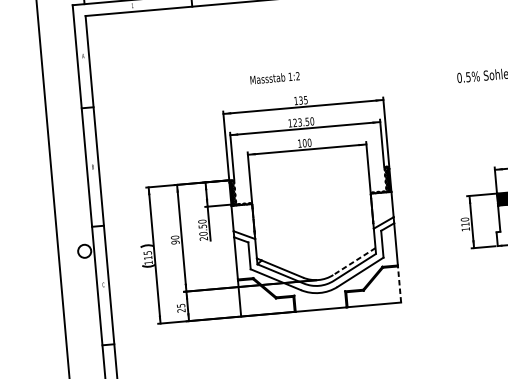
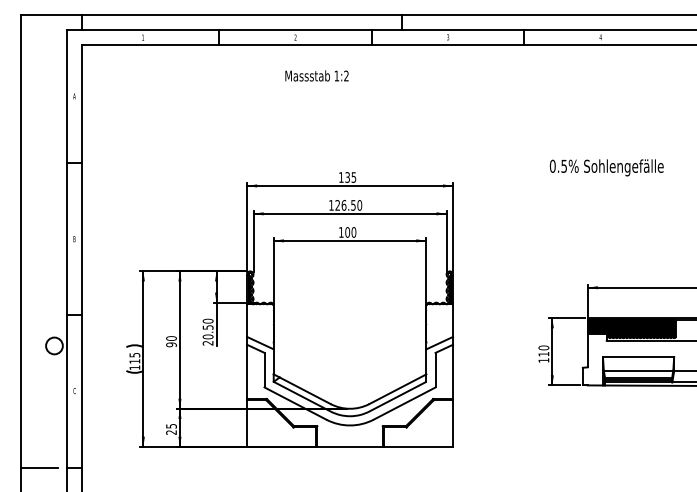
text: (274, 77) -> (316, 75), moved
text: (299, 122) -> (343, 205), 123.50 -> 126.50
line: (354, 261) -> (397, 389), dashed -> solid
line: (399, 284) -> (453, 423), dashed -> solid
line: (80, 347) -> (38, 468), added

